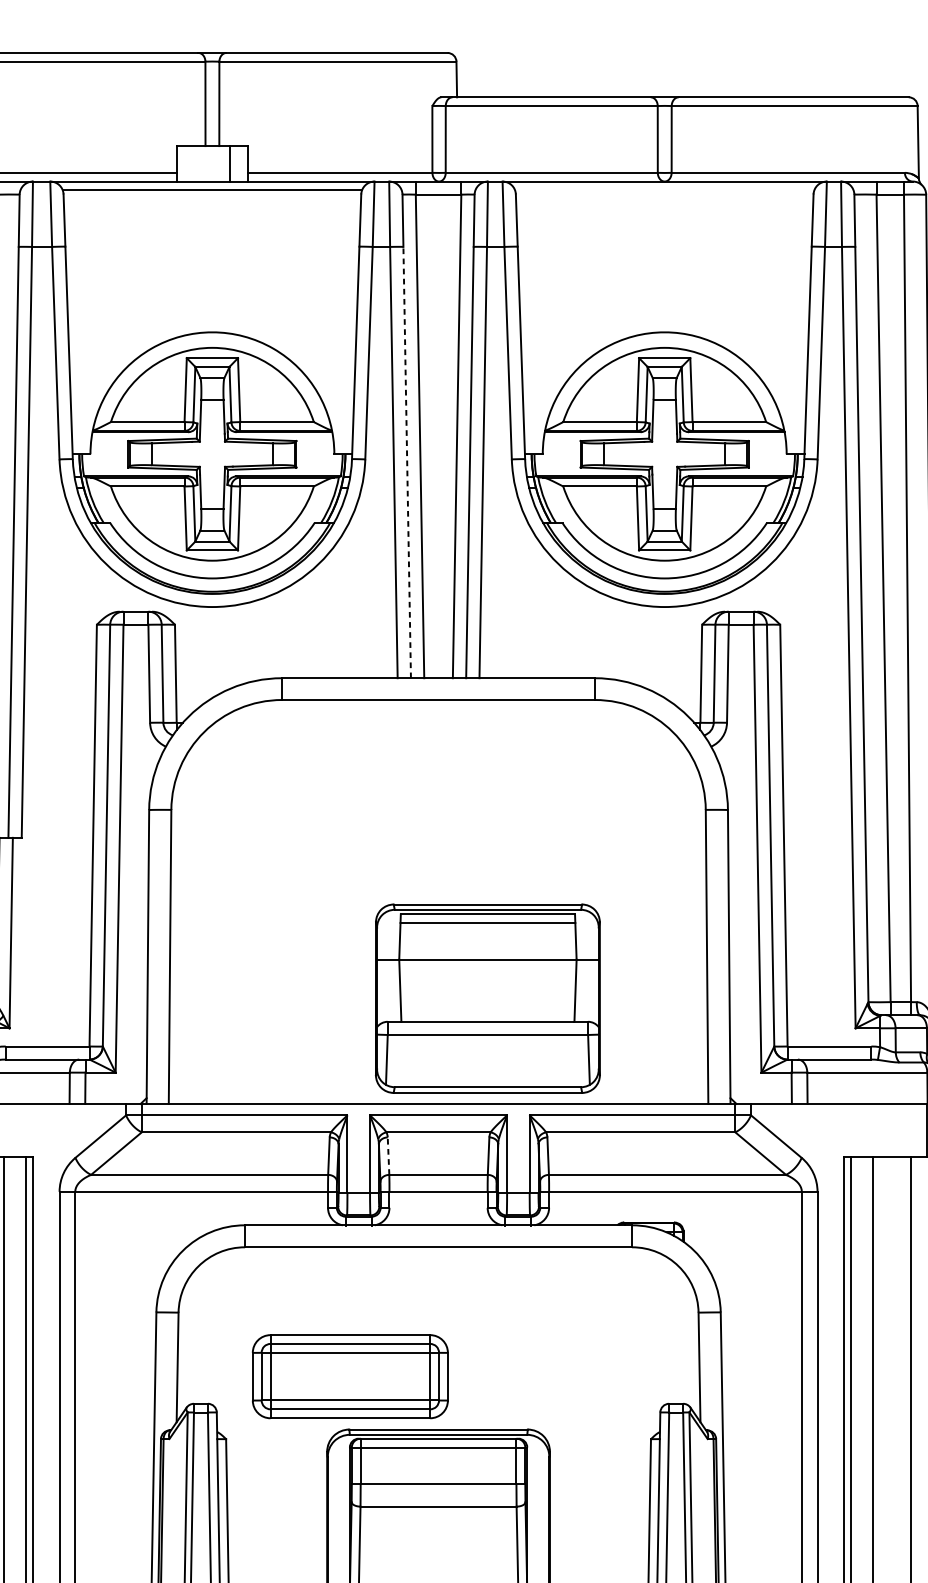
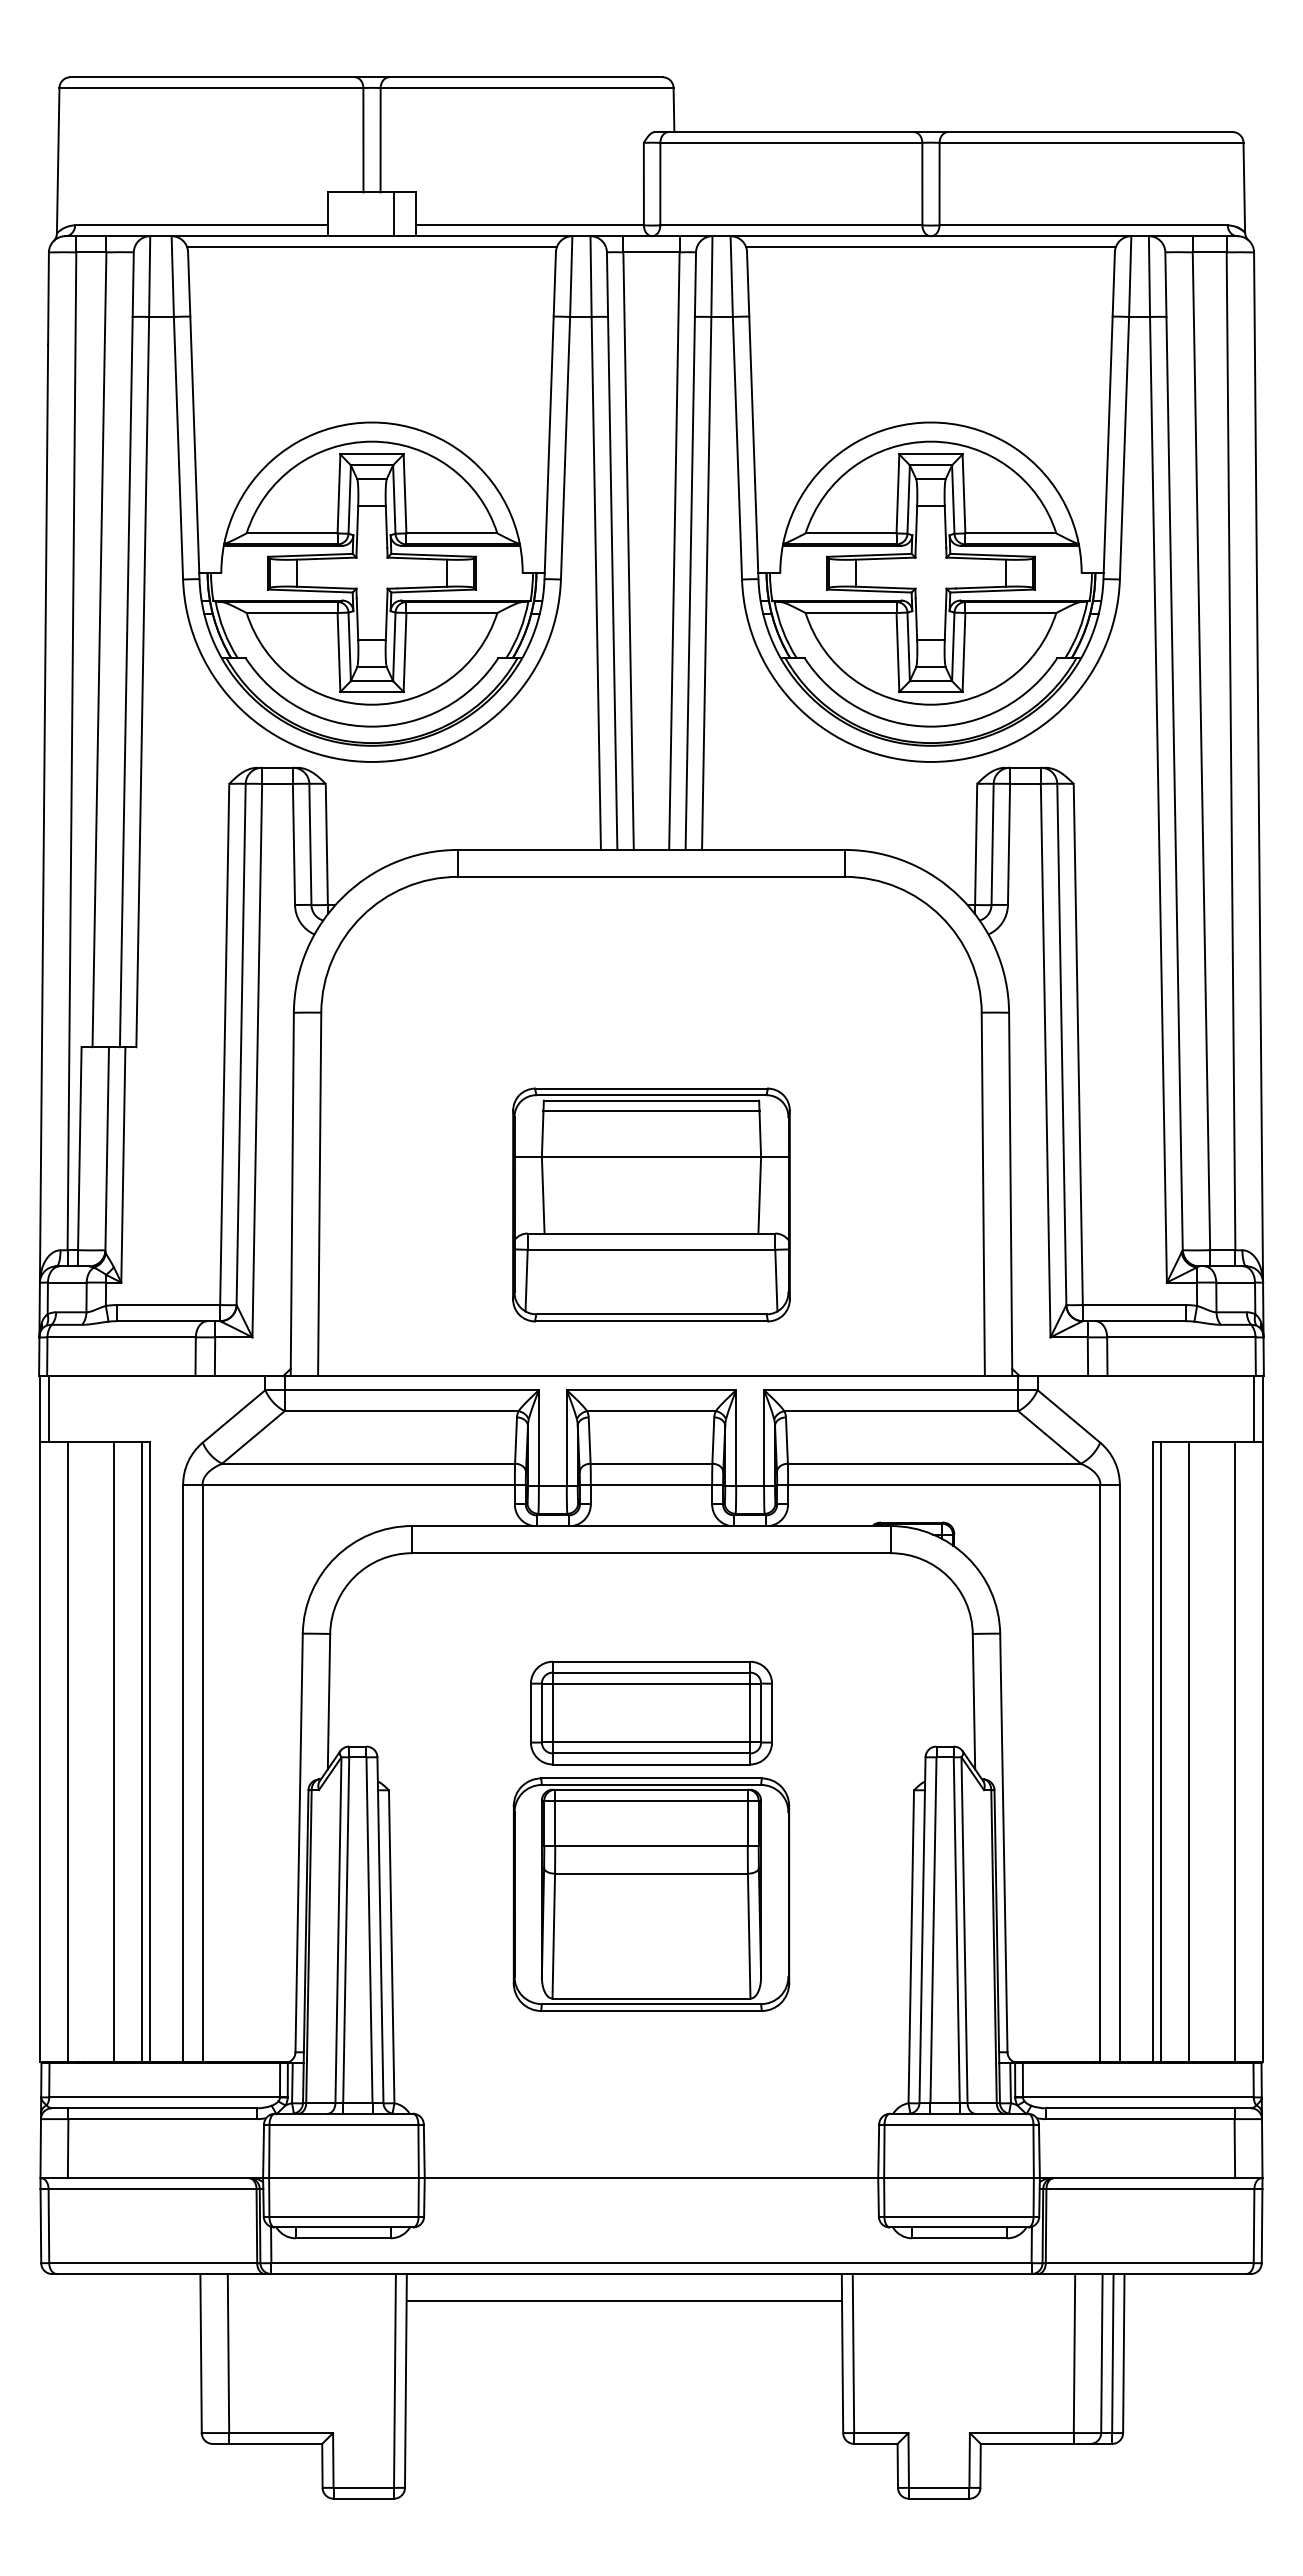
line: (664, 189) -> (930, 246), added
line: (407, 462) -> (612, 583), dashed -> solid
part: (487, 998) -> (651, 1204), moved
line: (388, 1156) -> (589, 1440), dashed -> solid
part: (350, 1376) -> (651, 1712), moved

